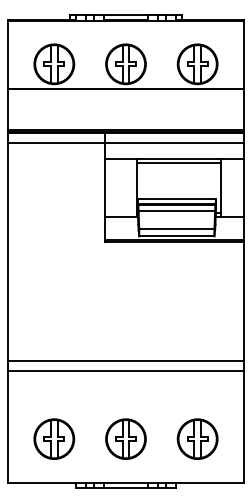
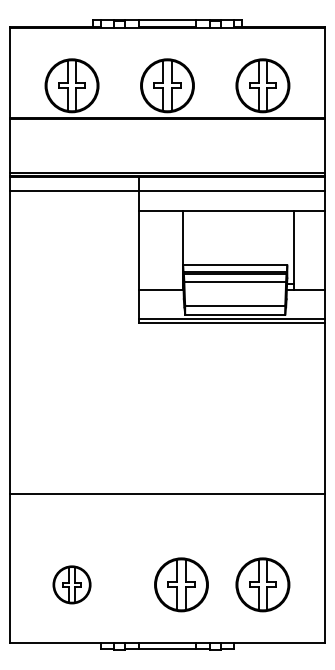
line: (179, 163) -> (238, 217), removed
line: (126, 360) -> (167, 480), removed
part: (53, 438) -> (71, 584), size x0.7
part: (126, 438) -> (181, 584), moved

